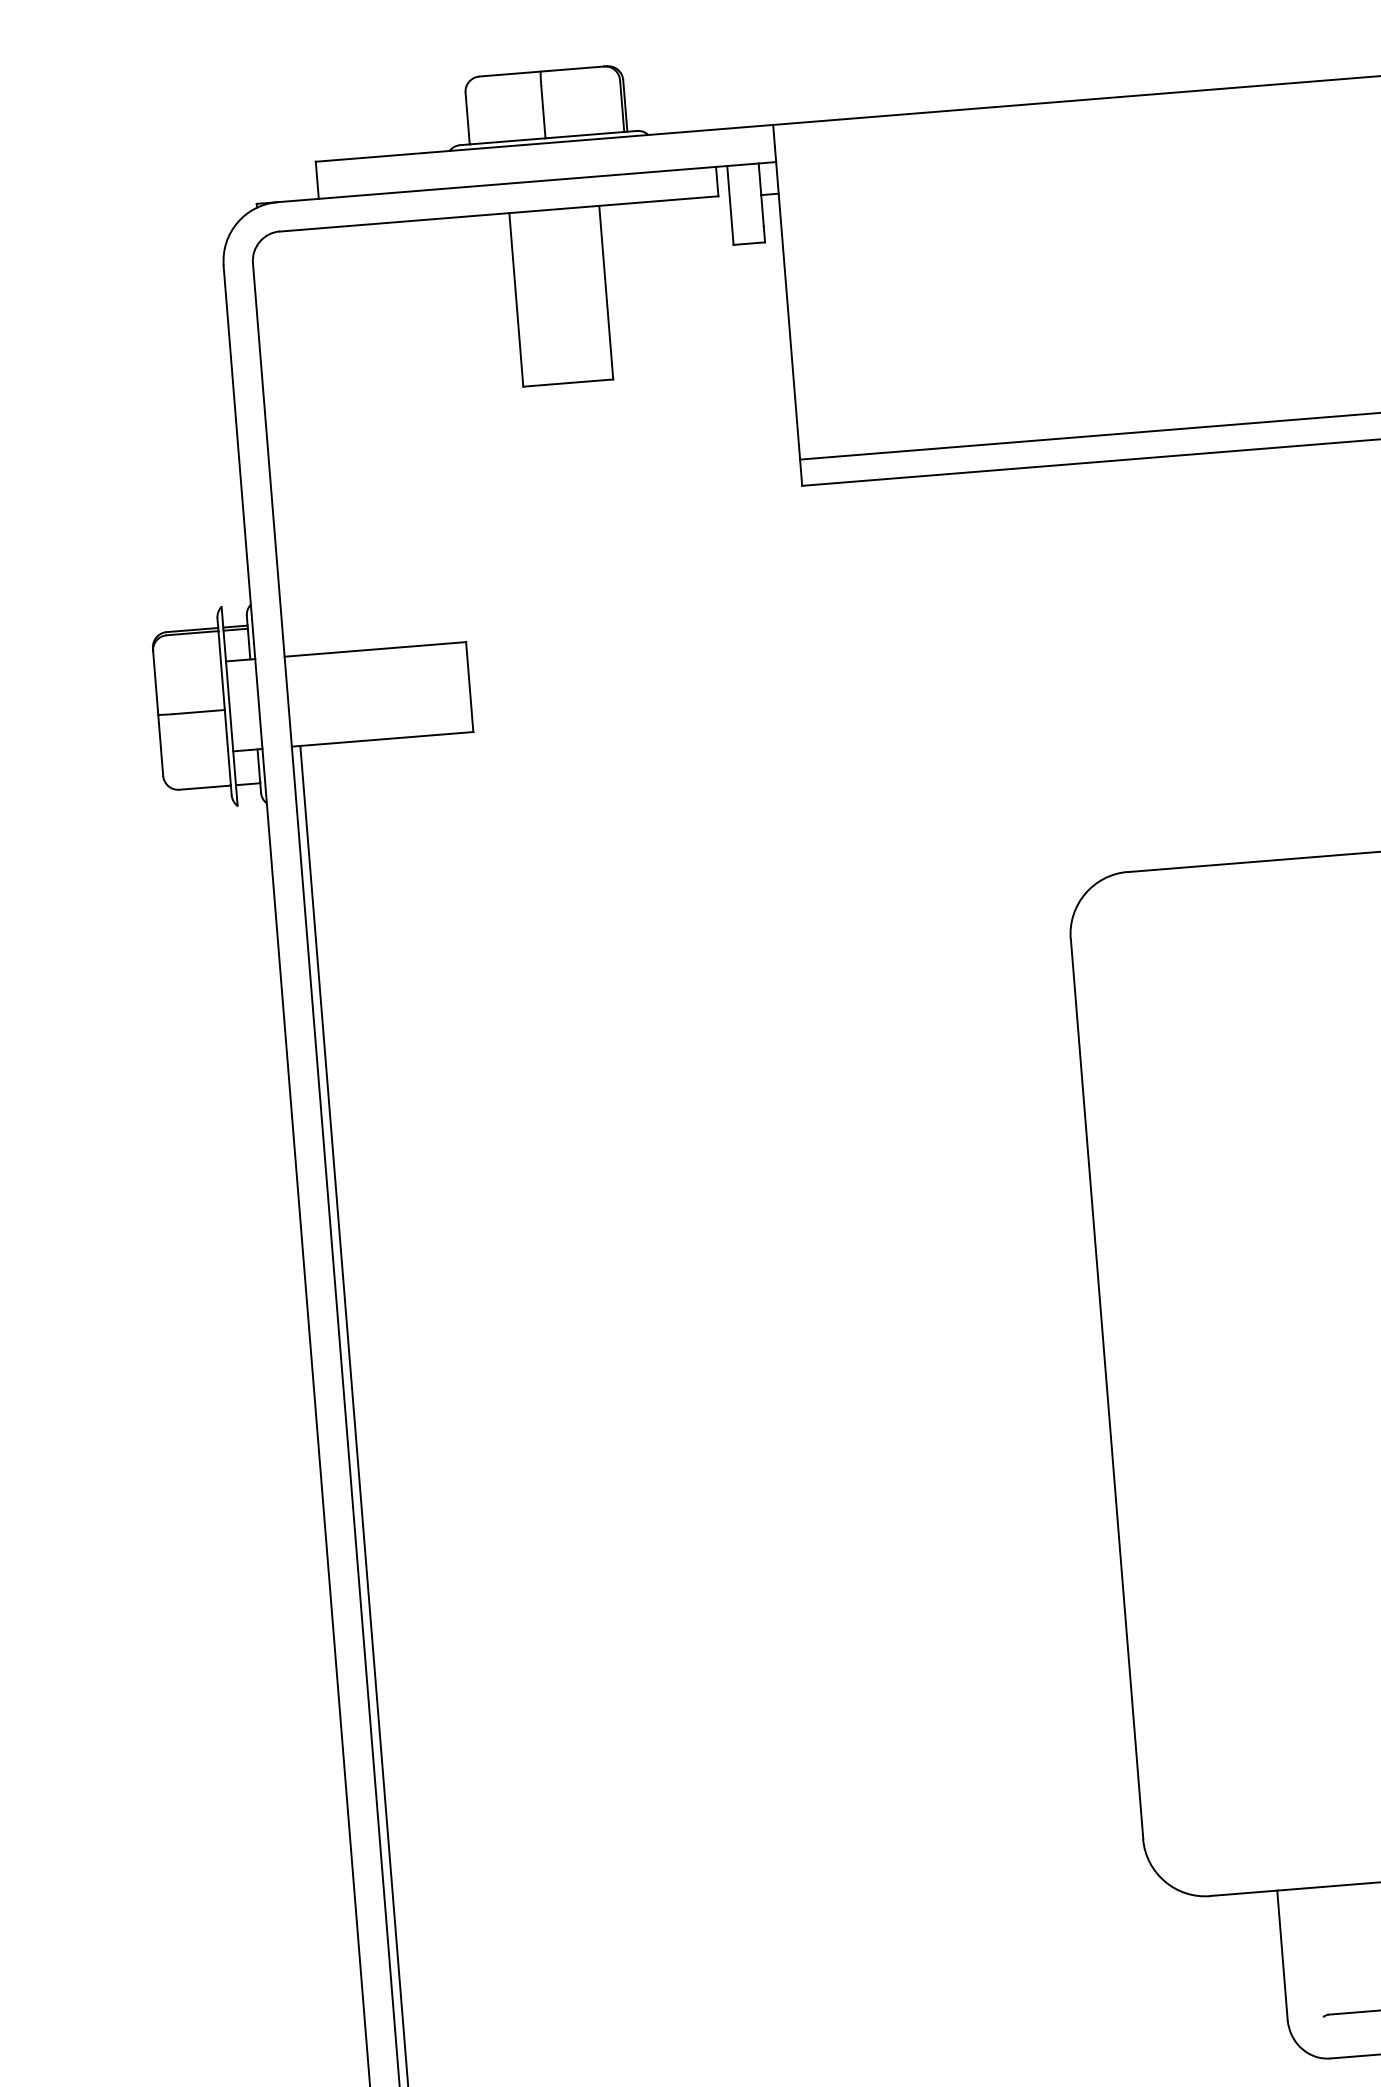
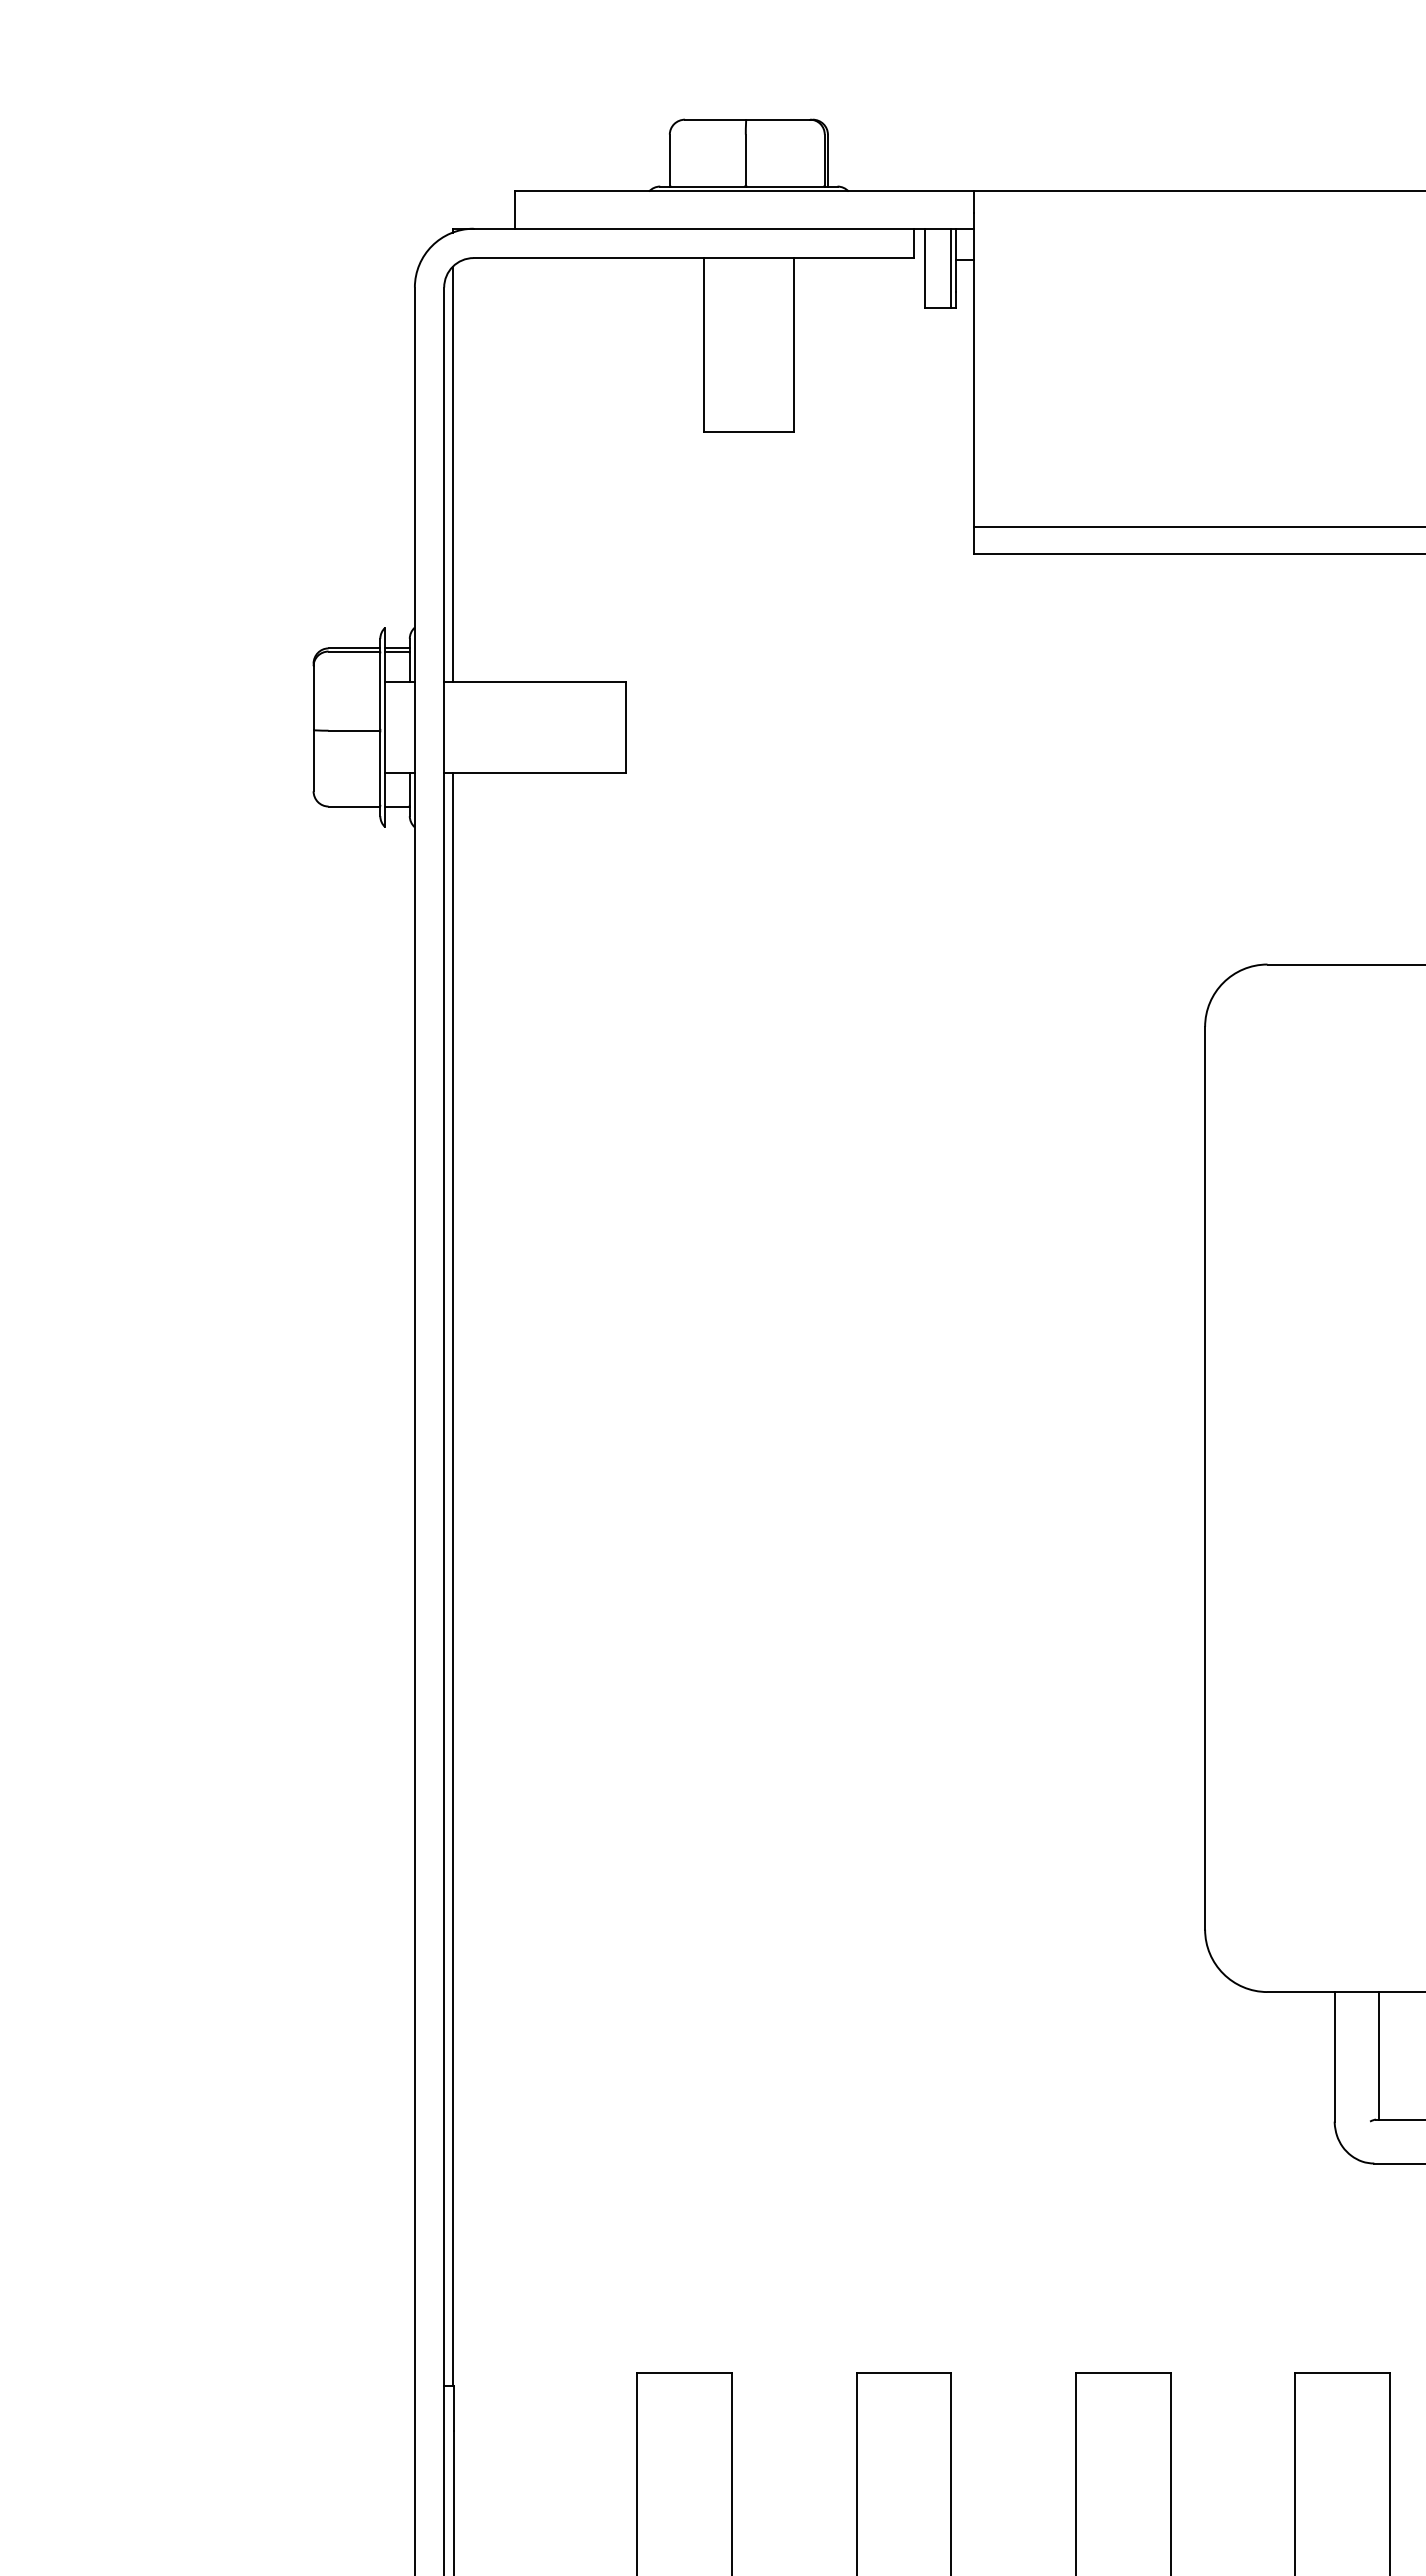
line: (757, 202) -> (951, 267), added
line: (276, 448) -> (452, 474), added
line: (1326, 1950) -> (1378, 2055), added

